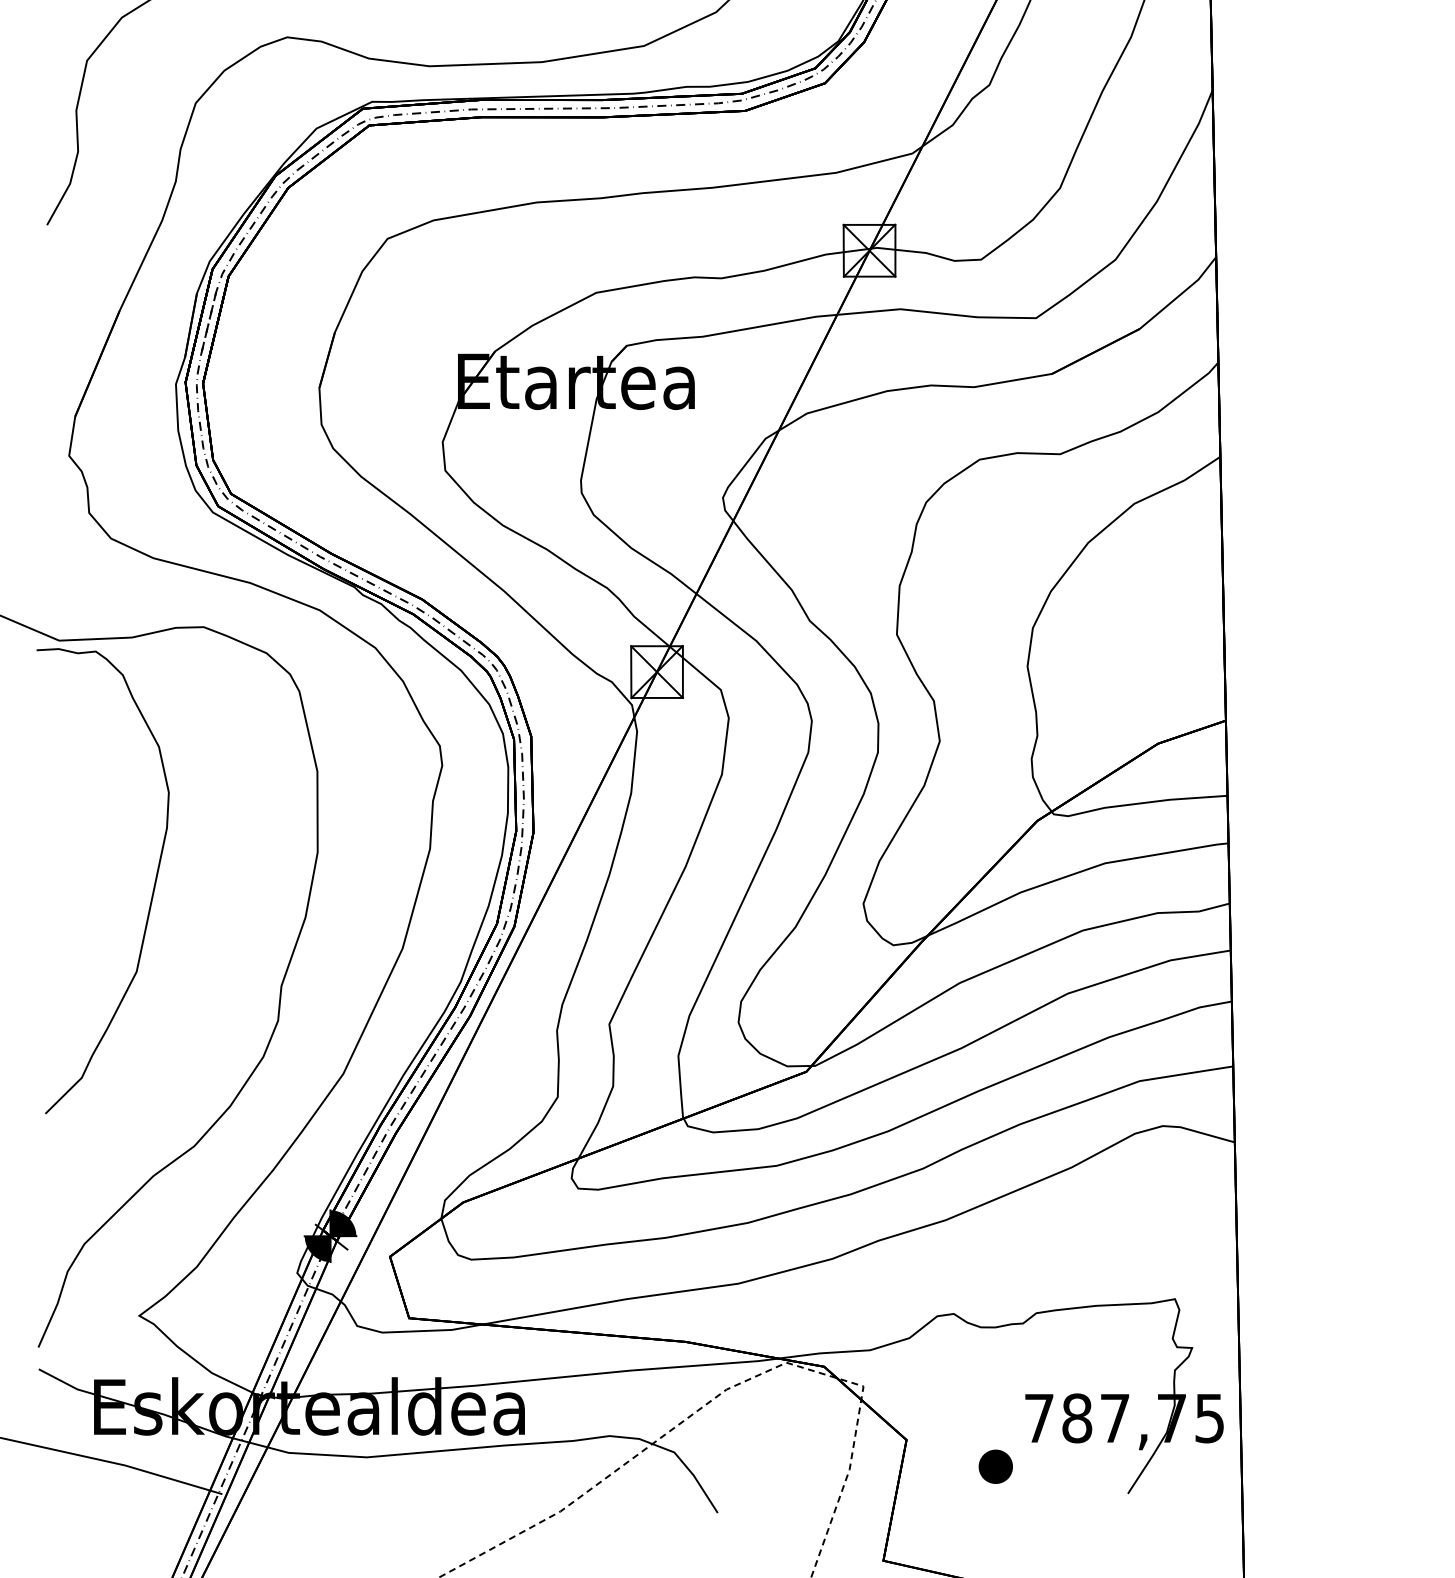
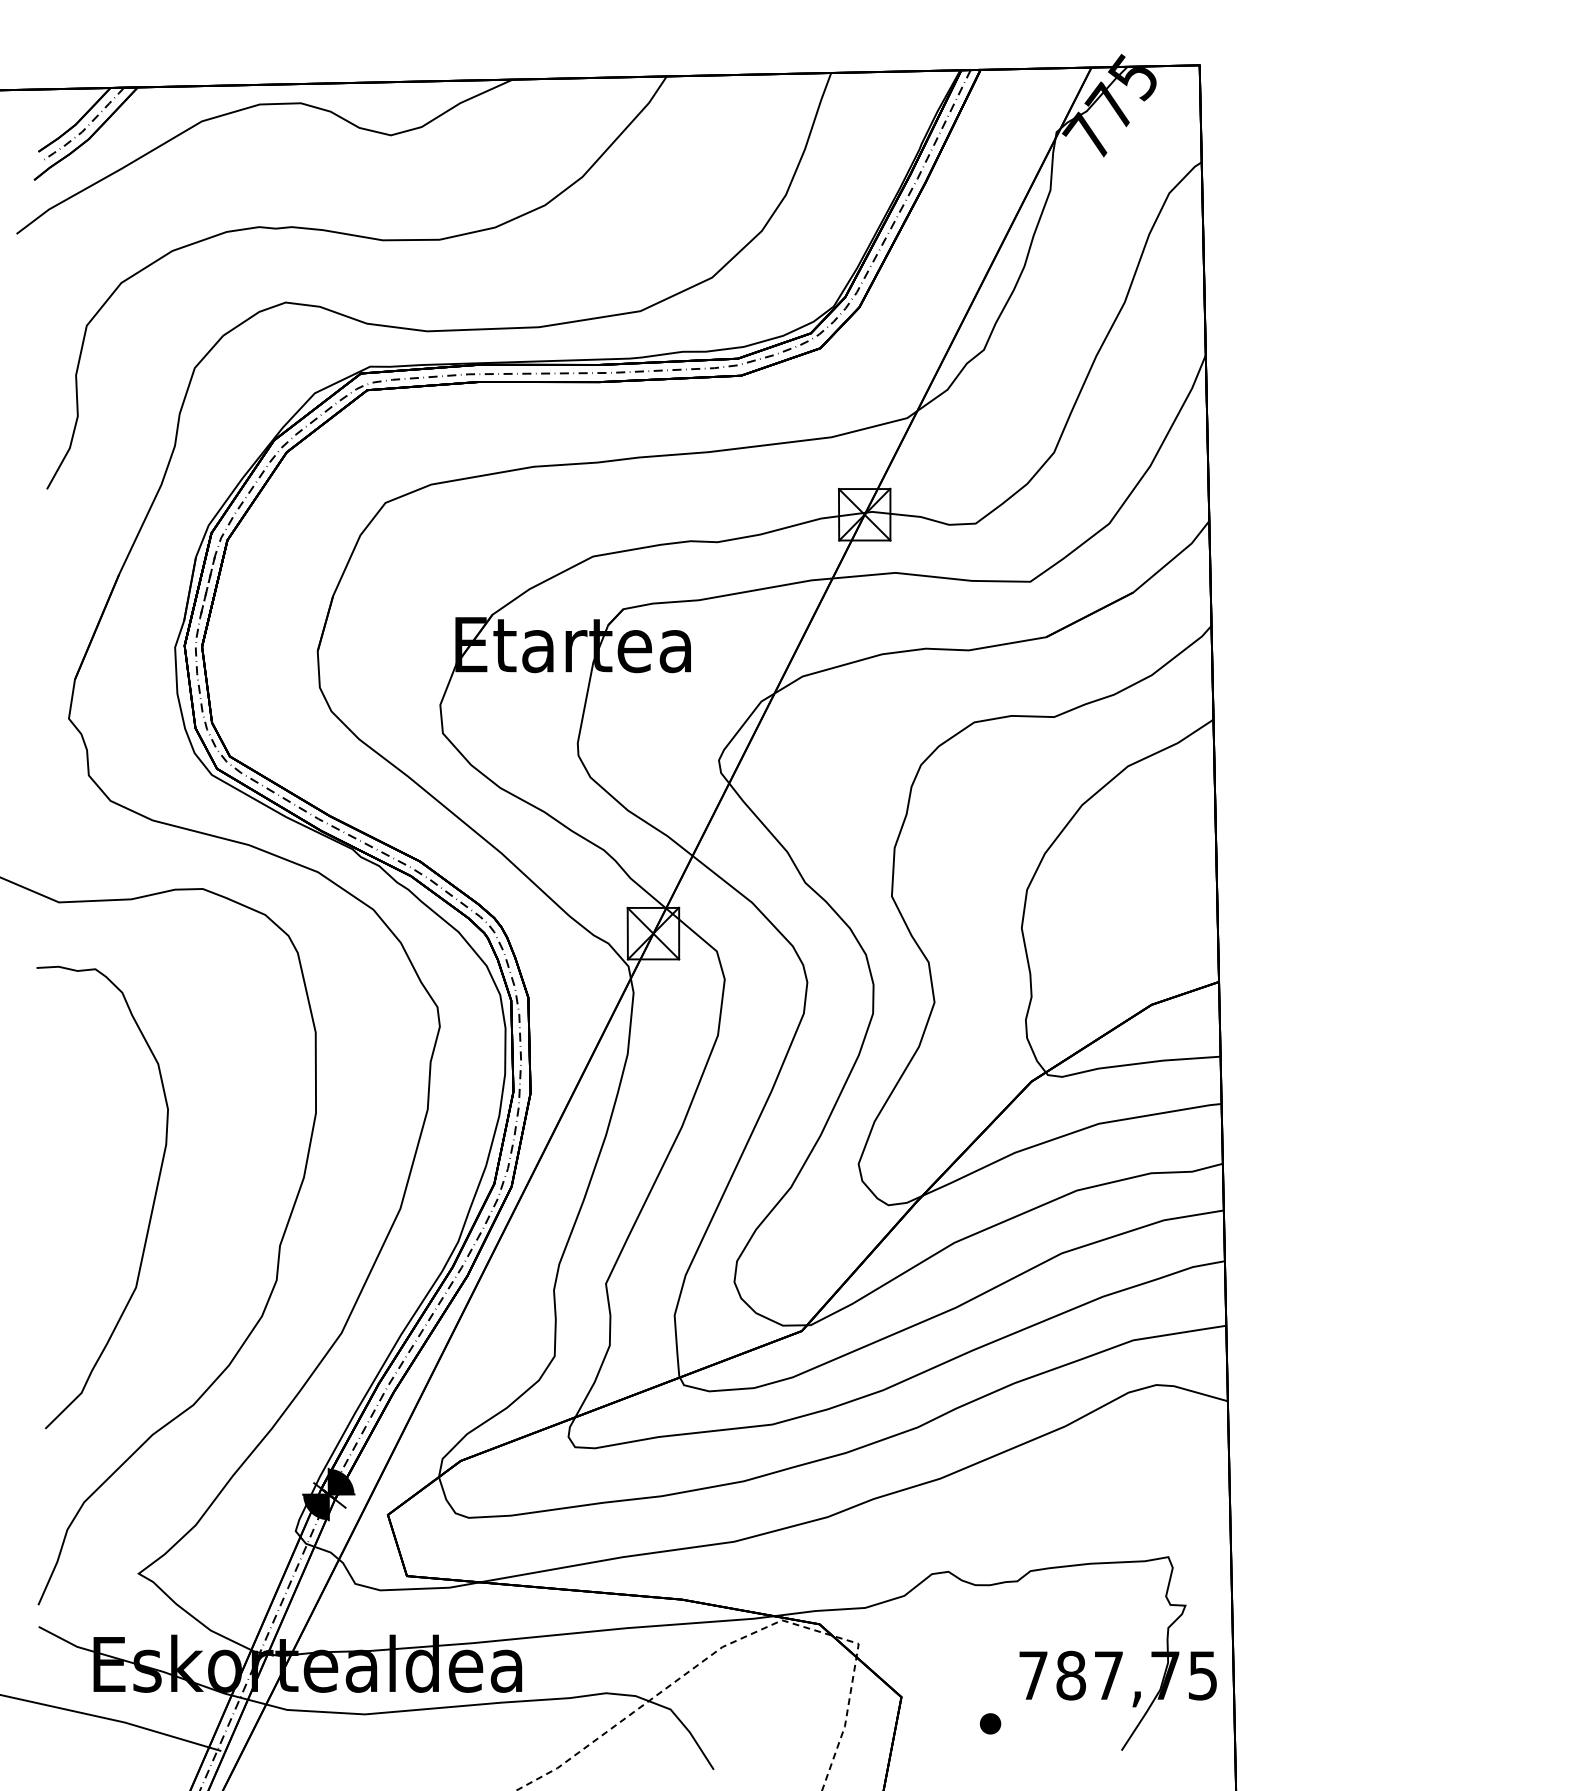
curve: (152, 892) -> (151, 1208), moved
part: (996, 1466) -> (990, 1723), size x0.62

